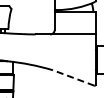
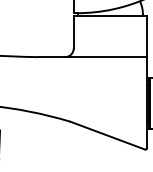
line: (73, 77) -> (107, 134), dashed -> solid

